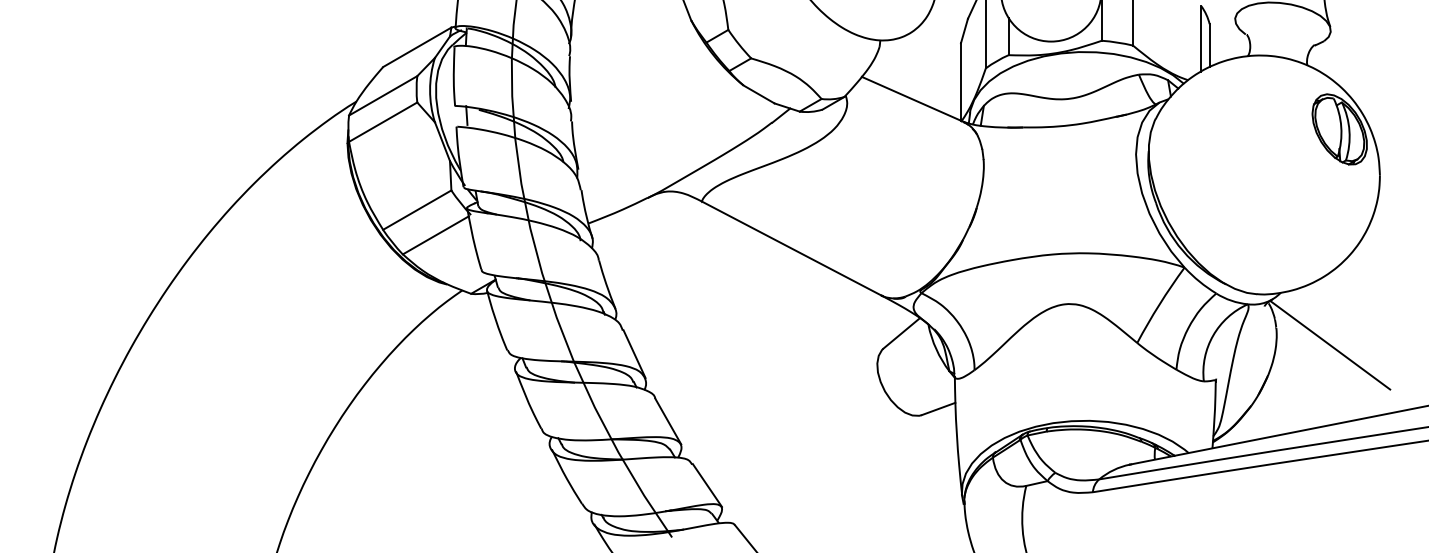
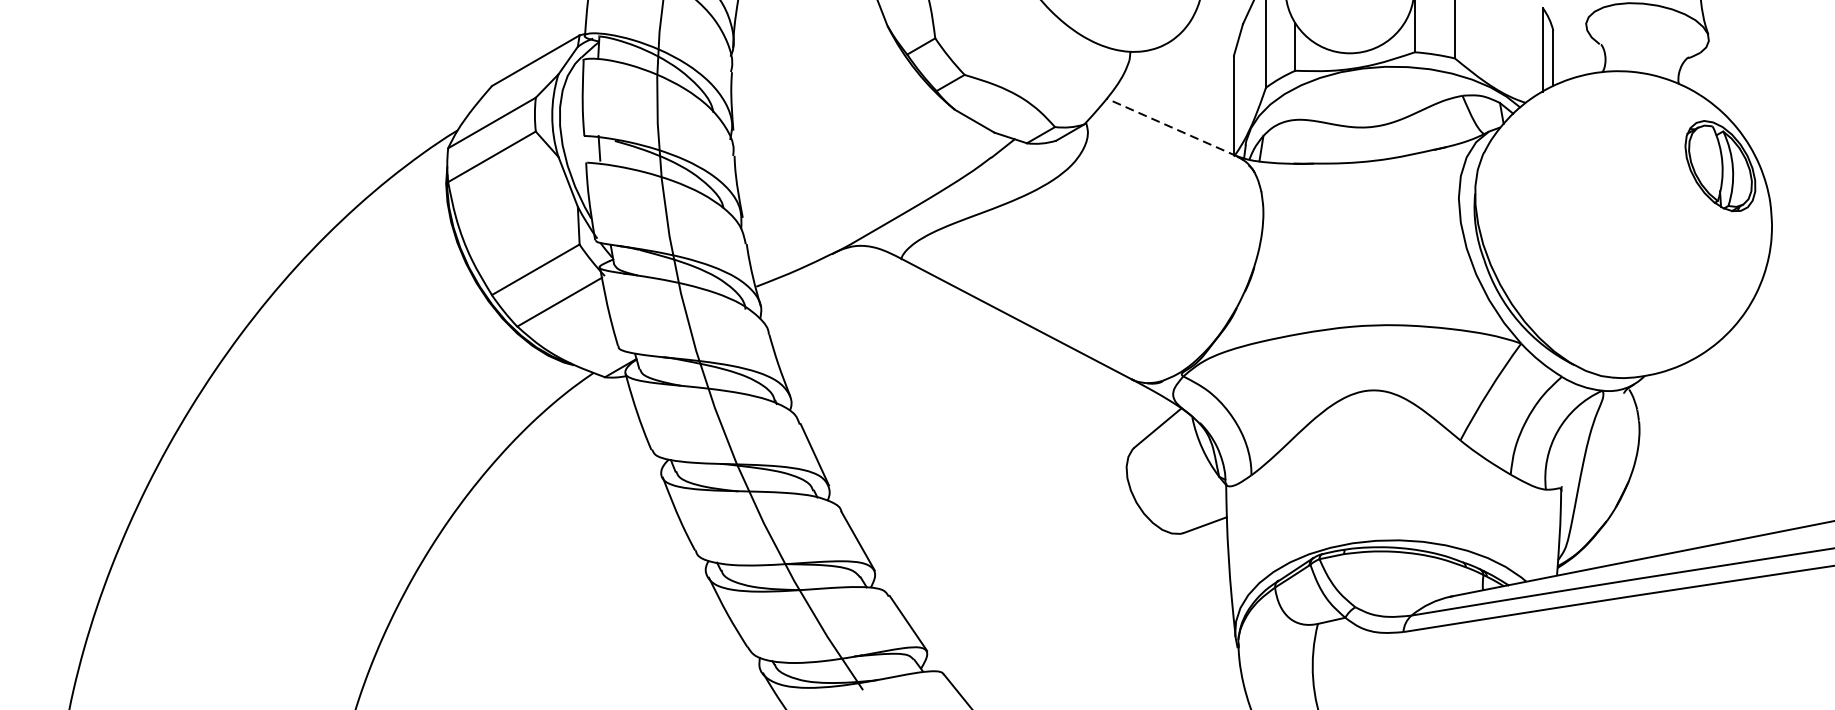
line: (912, 99) -> (1171, 127), solid -> dashed
line: (1330, 344) -> (1708, 442), removed

